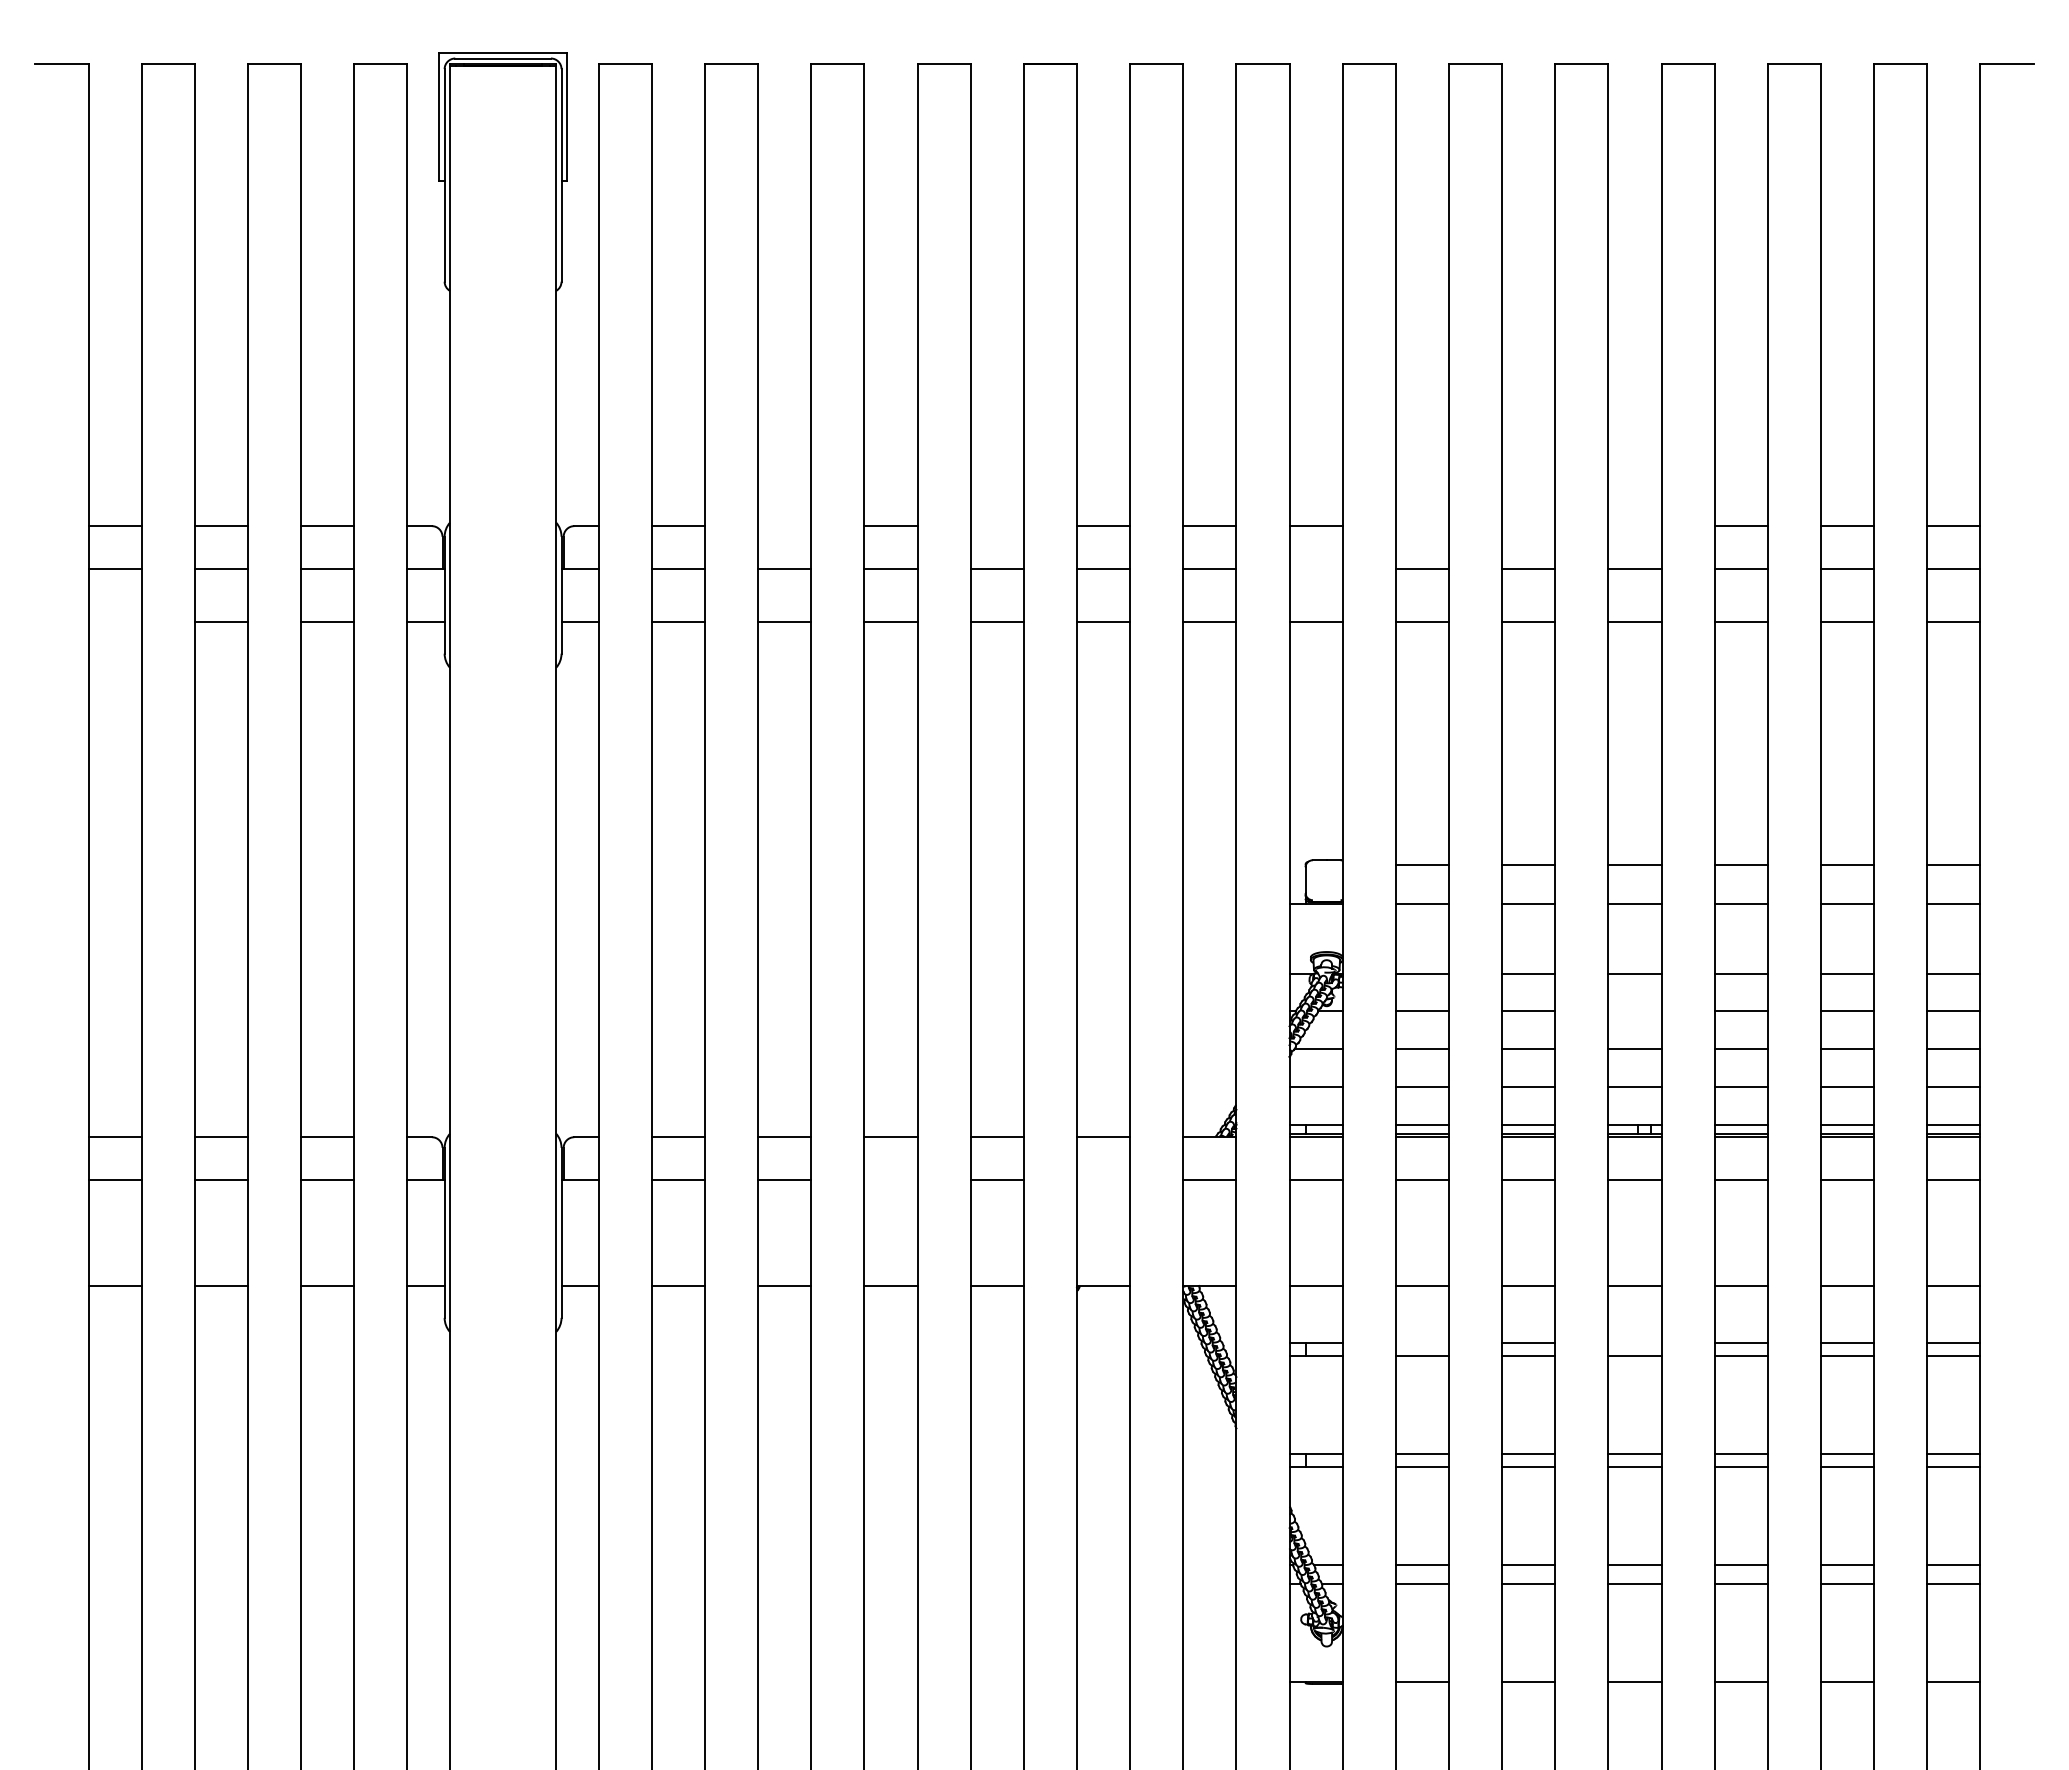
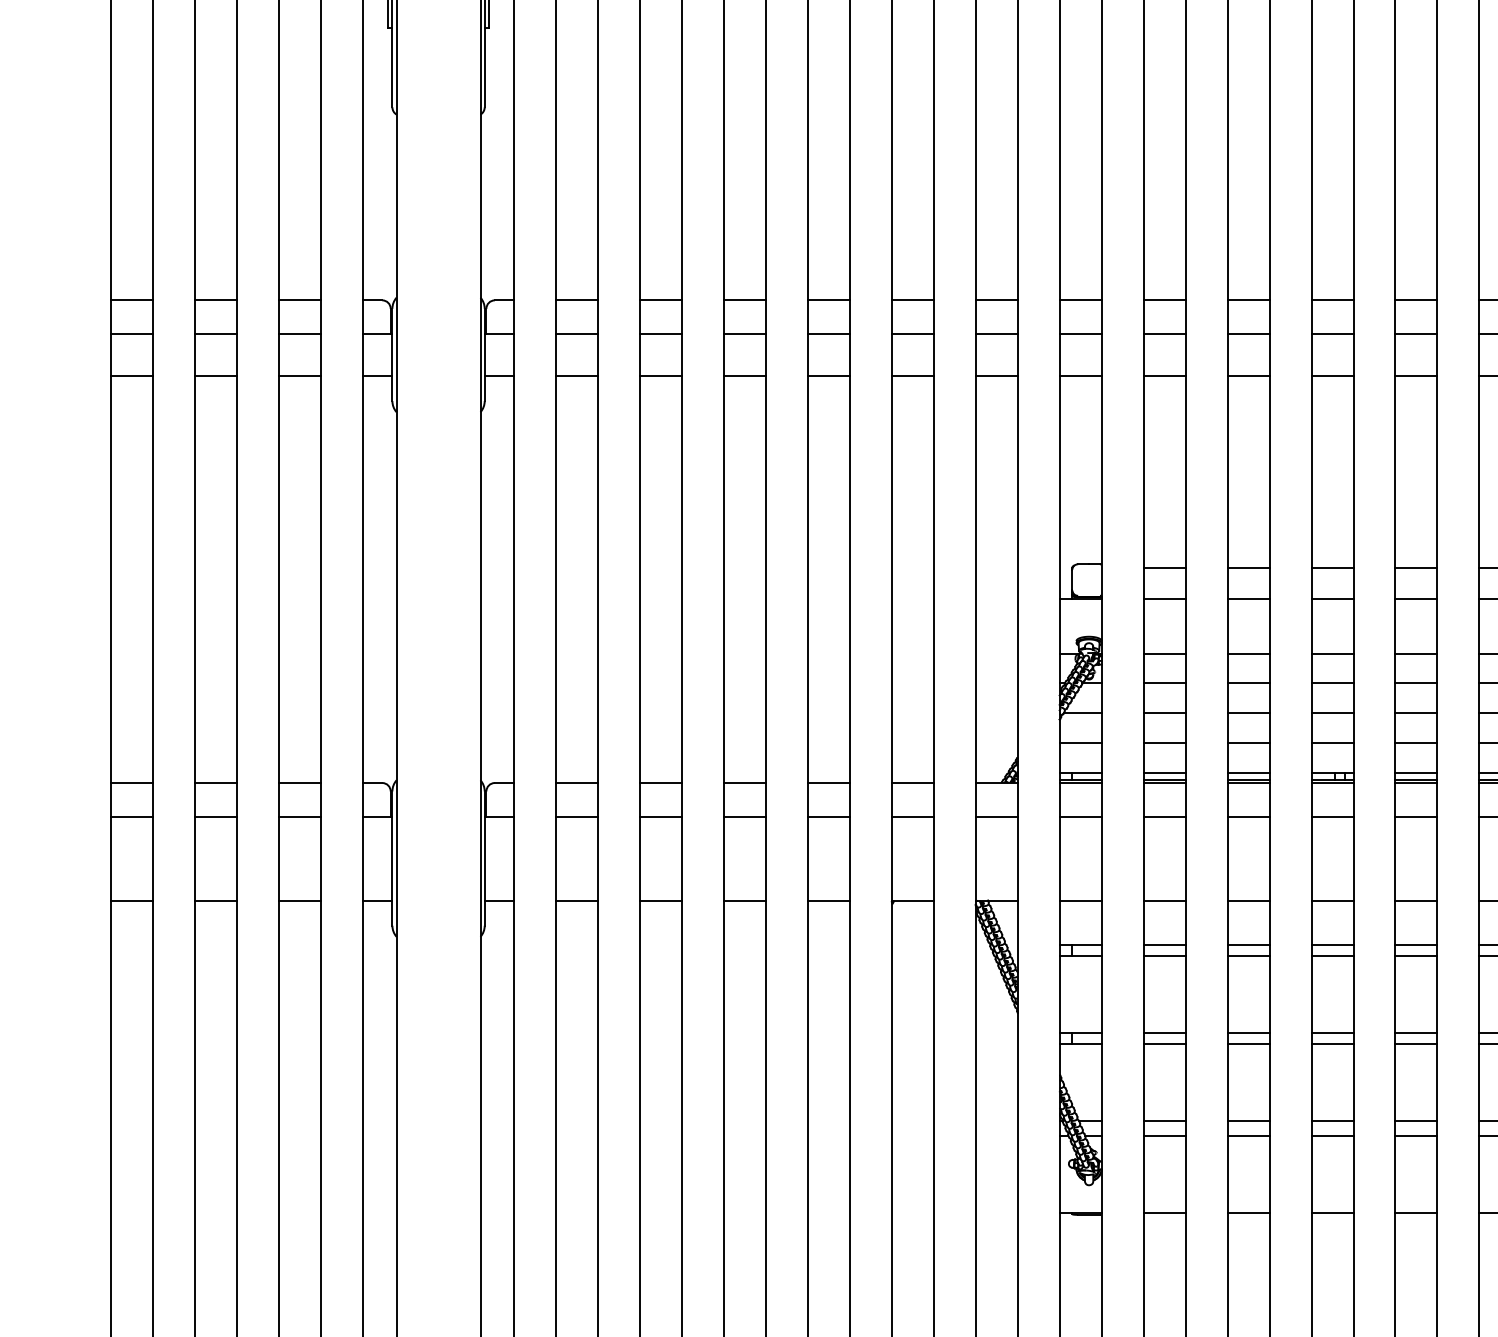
line: (784, 526) -> (660, 300), added
line: (996, 526) -> (828, 300), added
line: (1421, 526) -> (1163, 300), added
line: (1528, 526) -> (1248, 300), added
line: (1634, 526) -> (1332, 300), added
line: (1315, 568) -> (1080, 333), added
line: (114, 621) -> (131, 375), added
line: (1634, 1010) -> (1332, 682), added
line: (890, 1179) -> (744, 816), added
line: (1103, 1179) -> (912, 816), added
line: (1421, 1342) -> (1163, 945), added
line: (1634, 1342) -> (1332, 945), added

